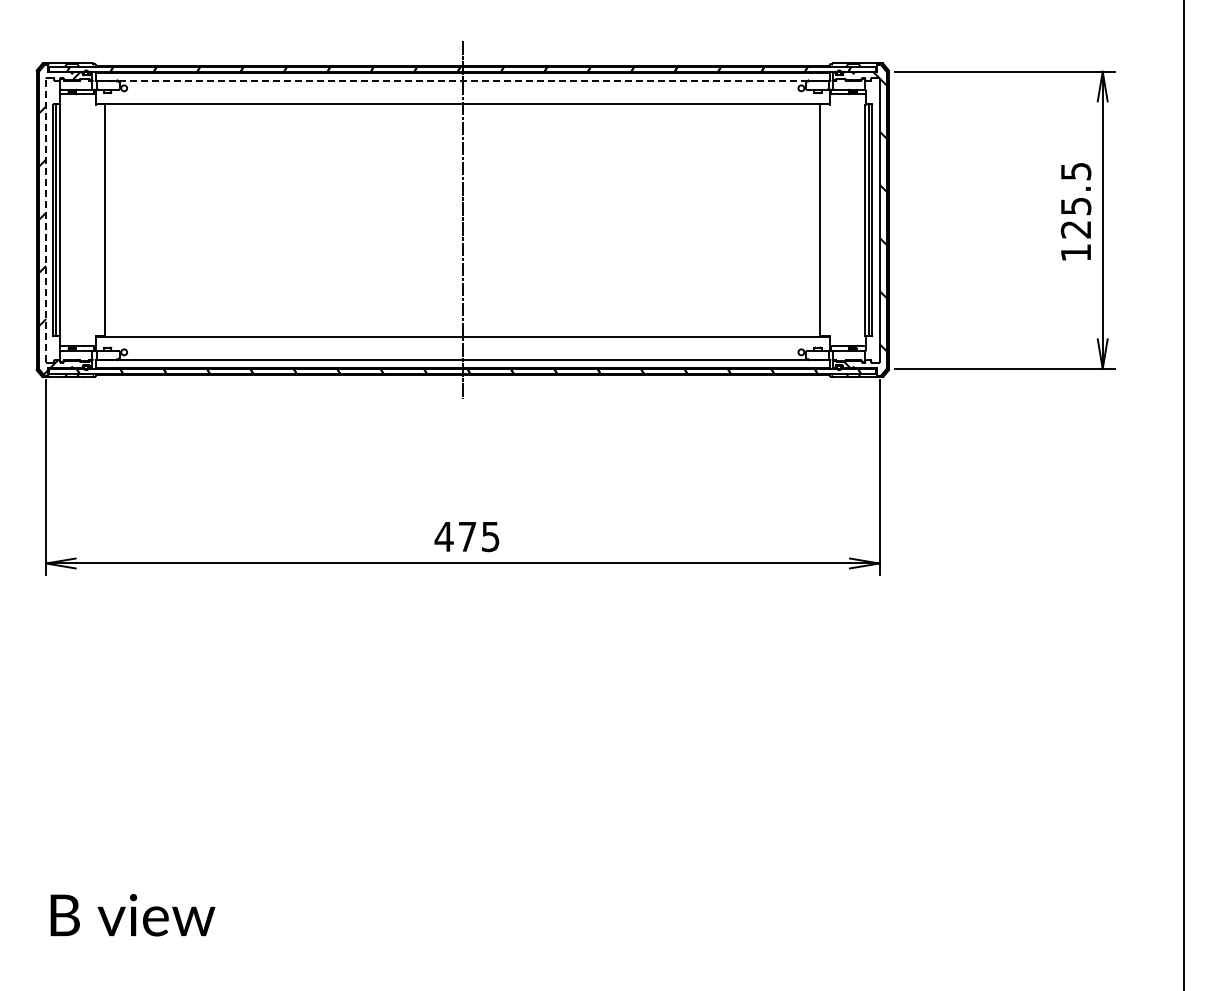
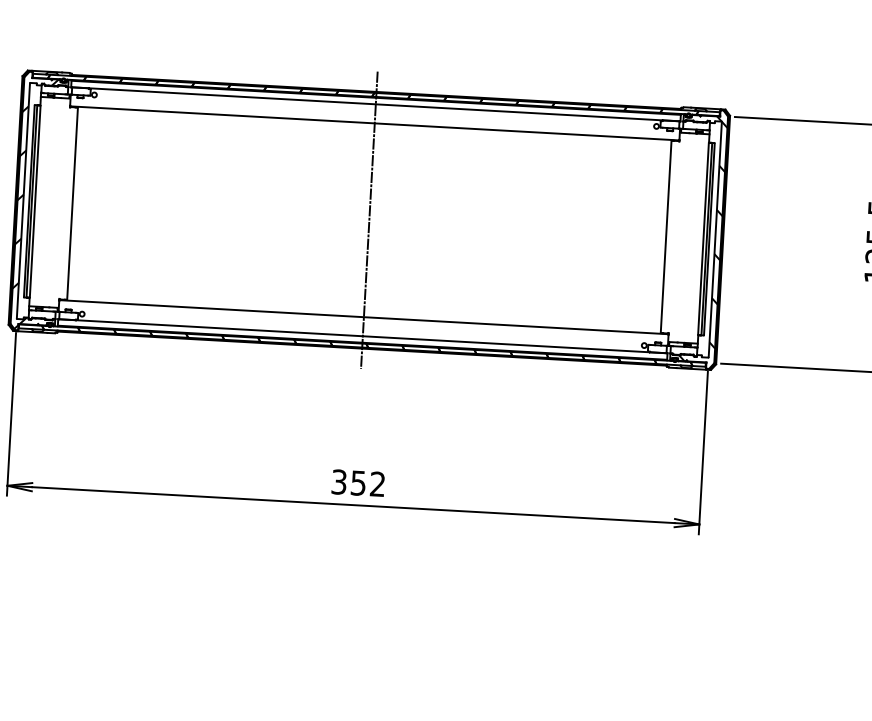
line: (463, 80) -> (376, 104), dashed -> solid
line: (46, 219) -> (23, 200), dashed -> solid
text: (466, 536) -> (357, 482), 475 -> 352

